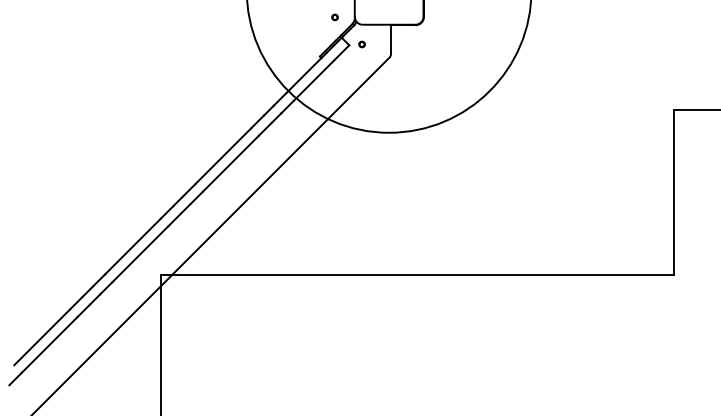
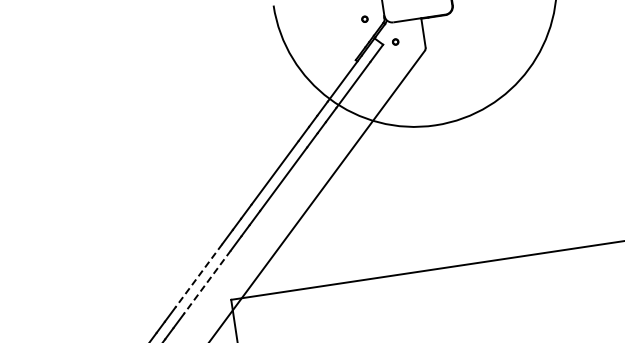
line: (132, 246) -> (198, 275), solid -> dashed
line: (140, 254) -> (207, 282), solid -> dashed

